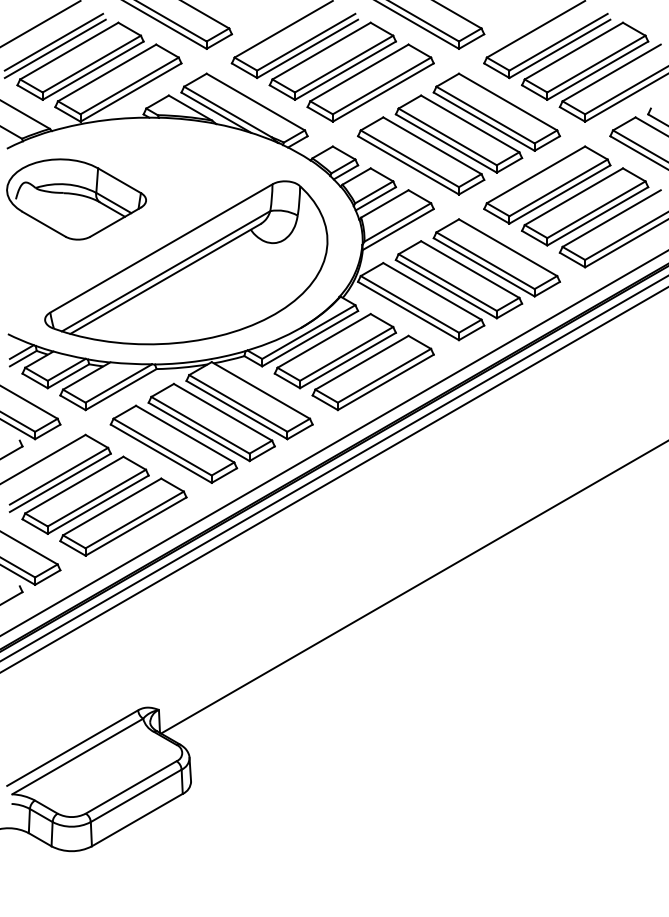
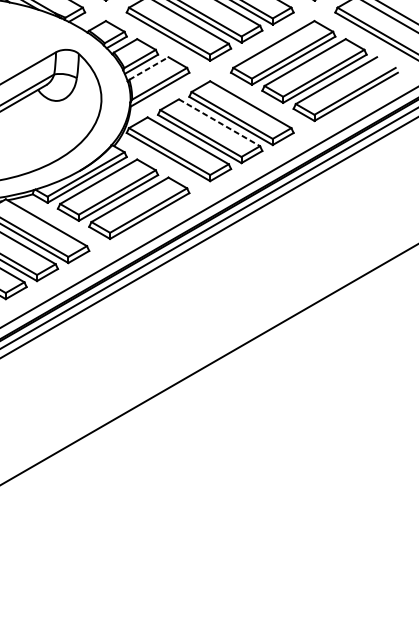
line: (385, 203) -> (149, 68), solid -> dashed
line: (470, 269) -> (219, 122), solid -> dashed

